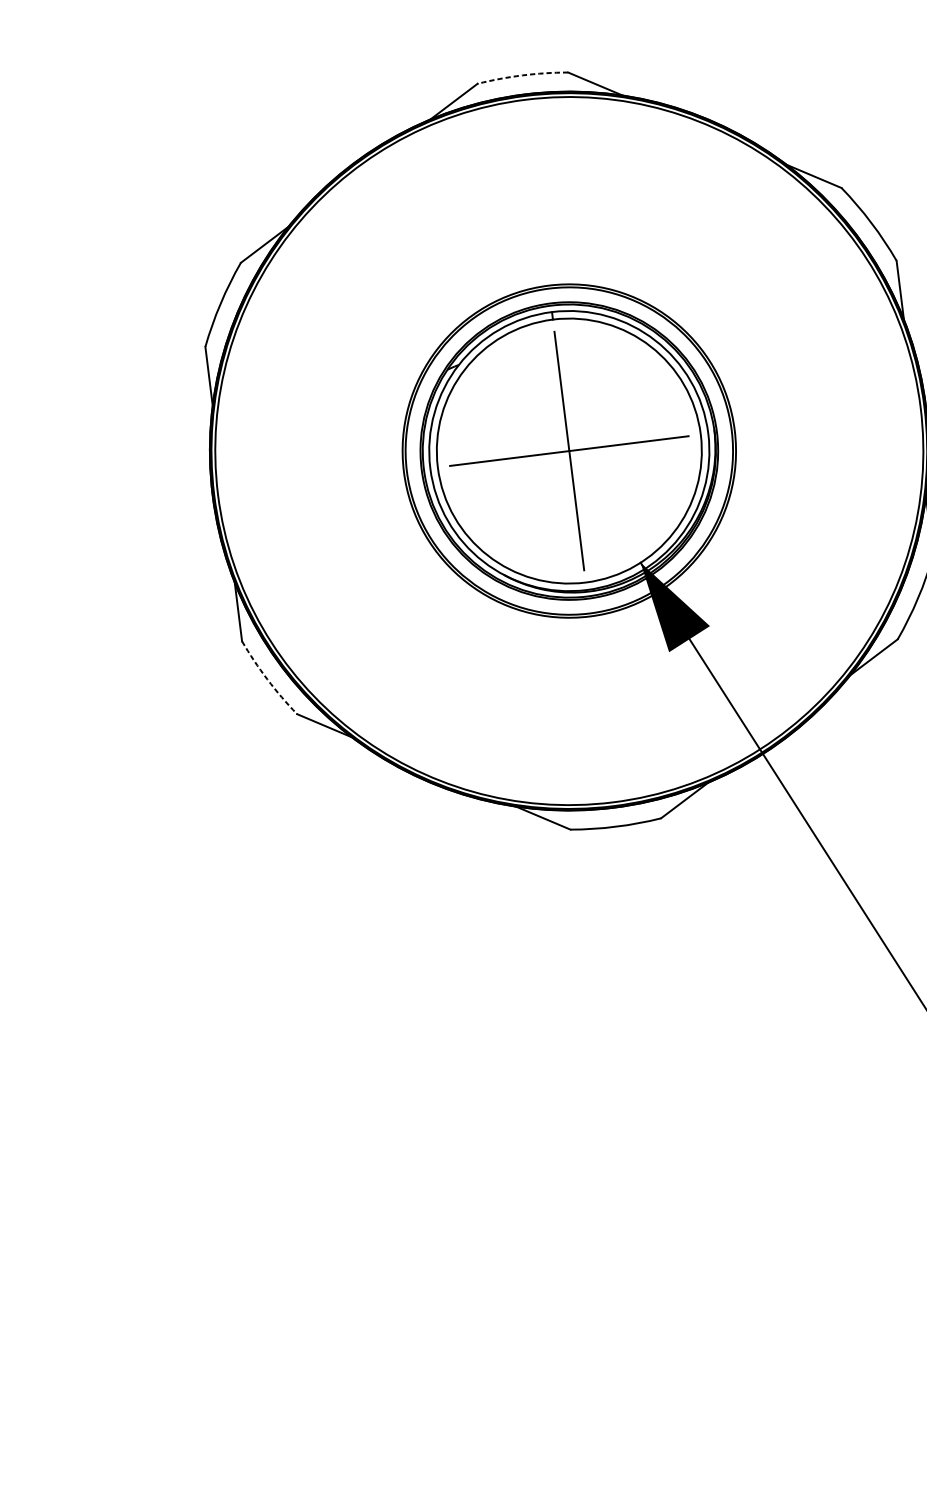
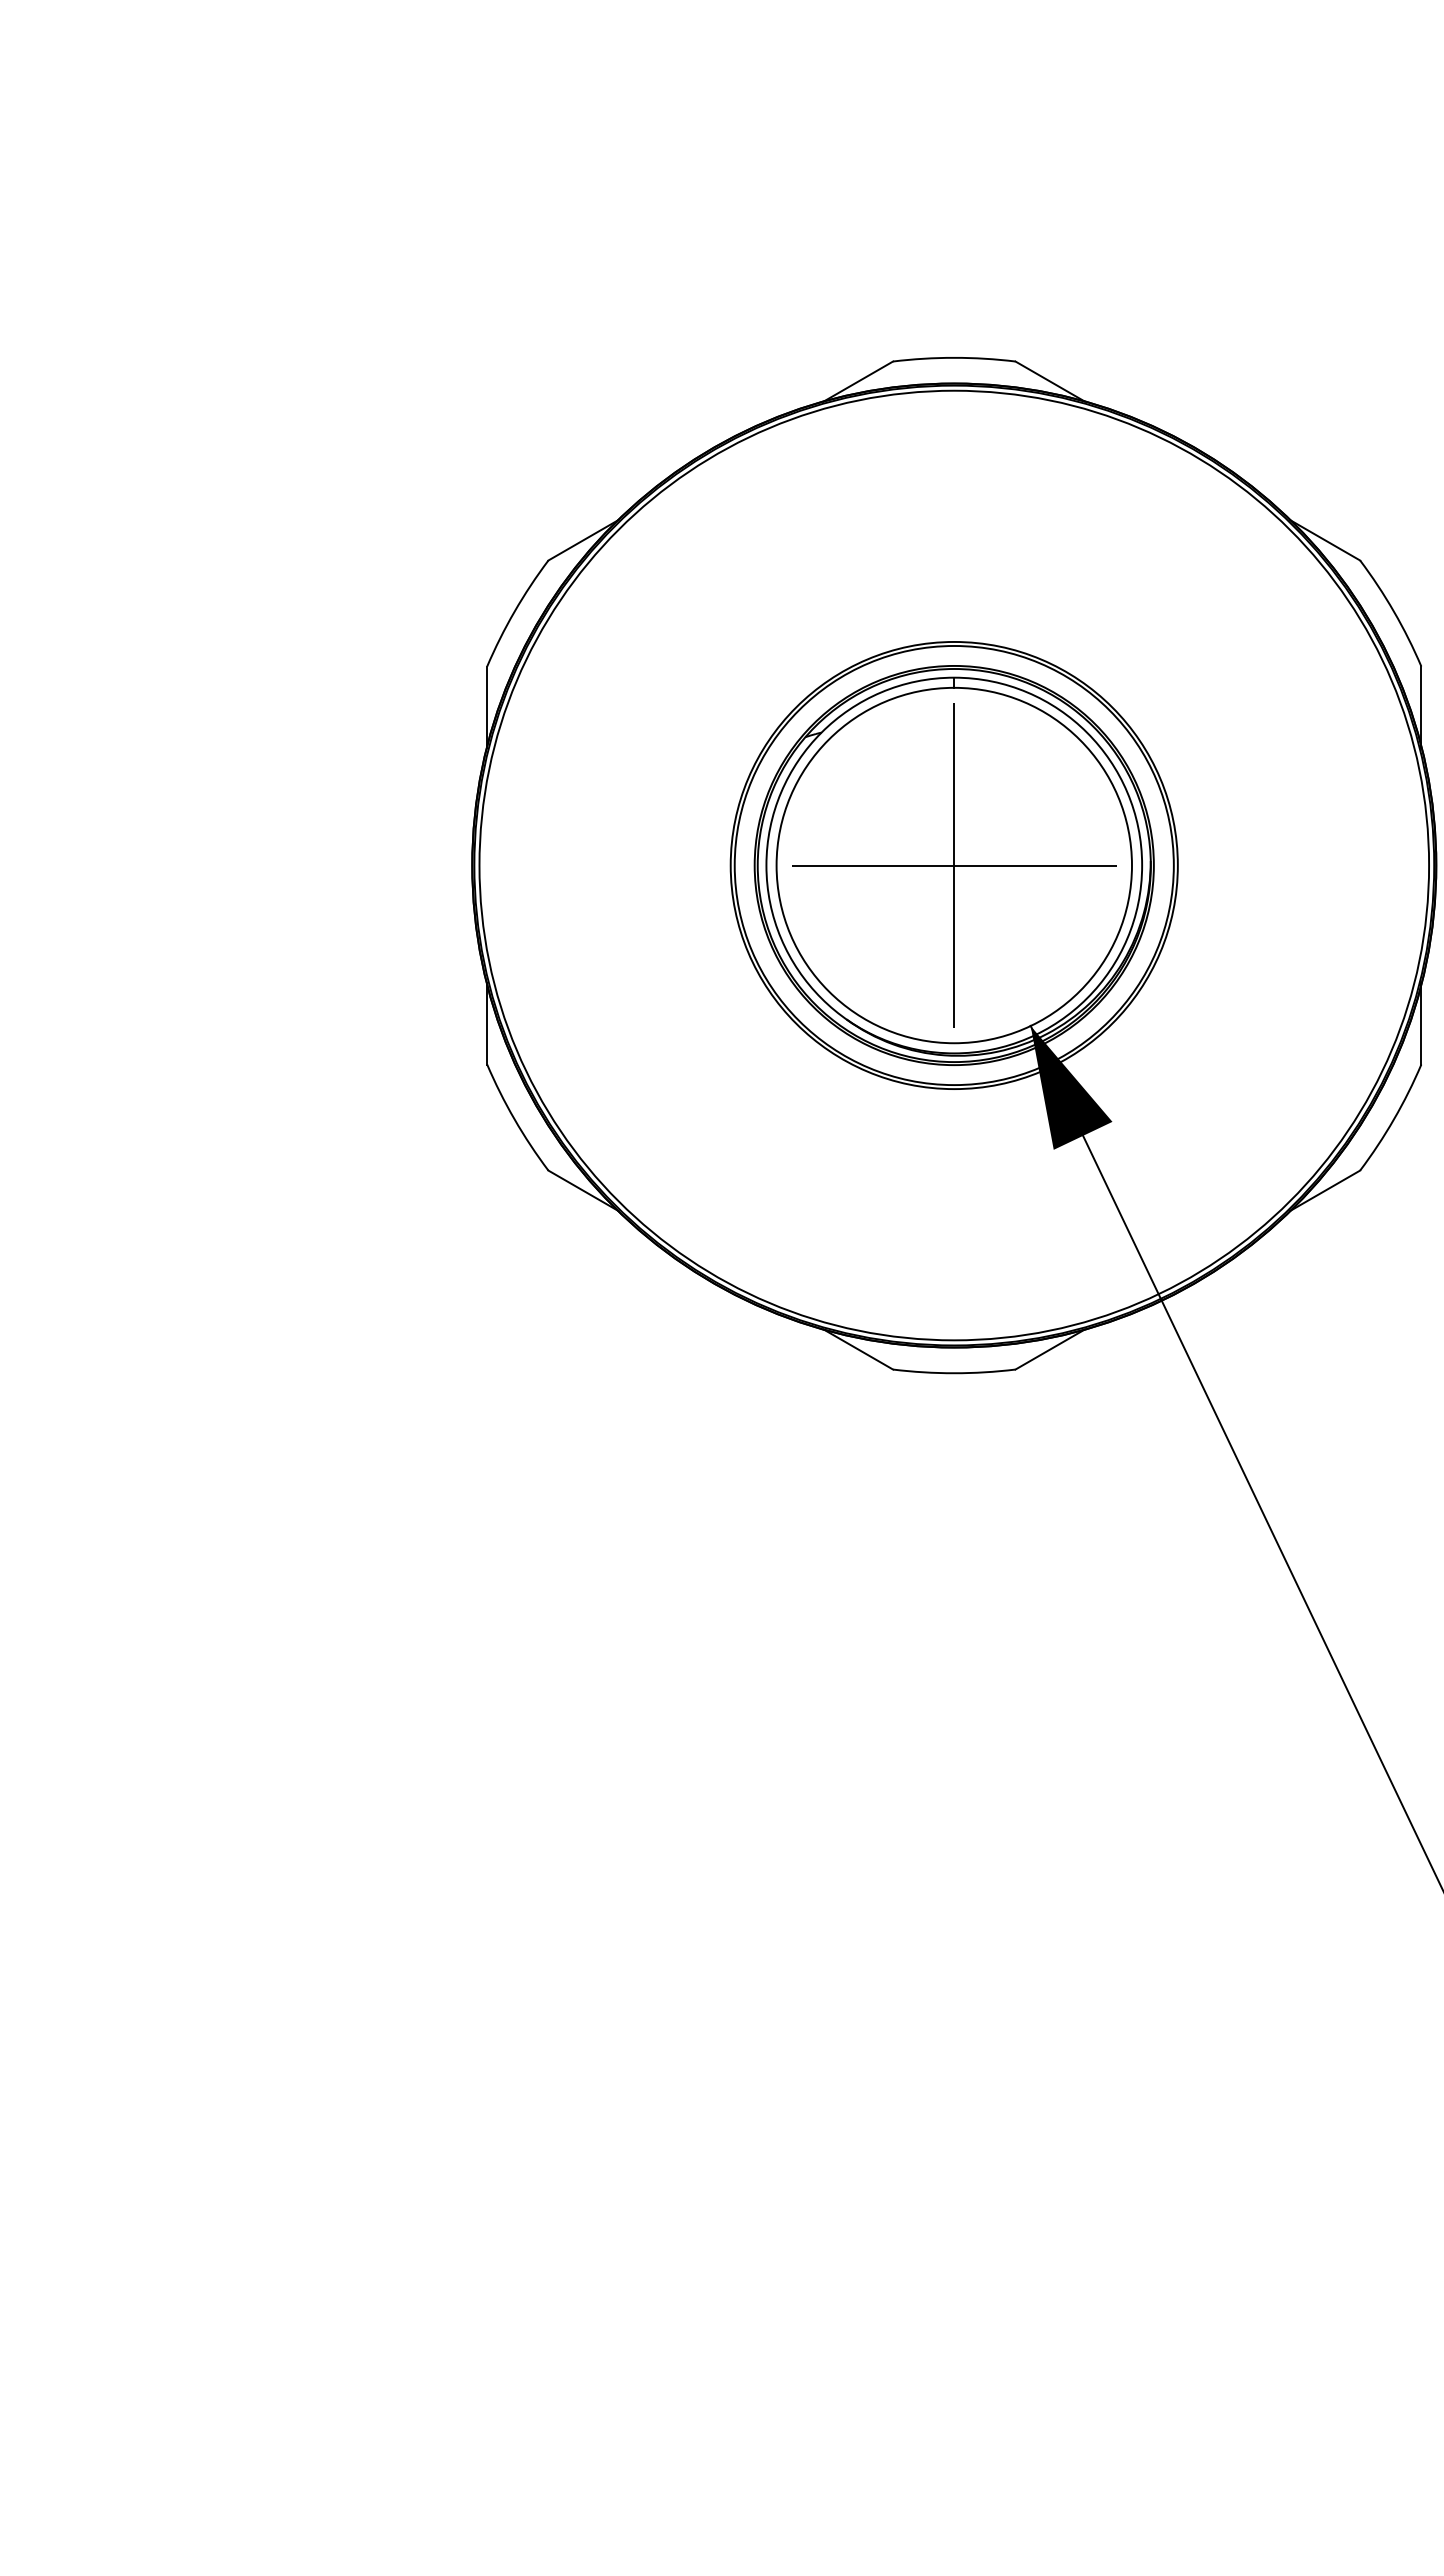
arc: (522, 75) -> (954, 357), dashed -> solid
arc: (267, 679) -> (514, 1119), dashed -> solid

